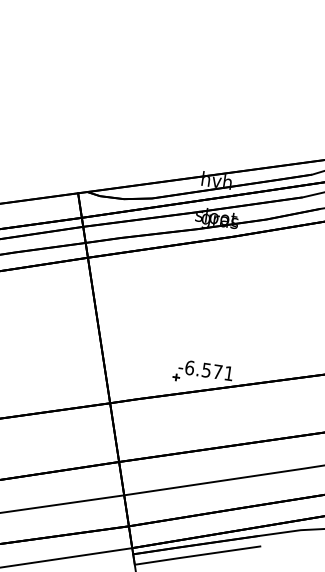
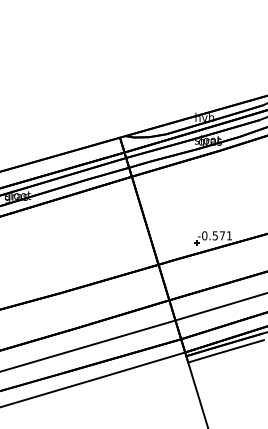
text: (189, 367) -> (204, 235), -6.571 -> -0.571

